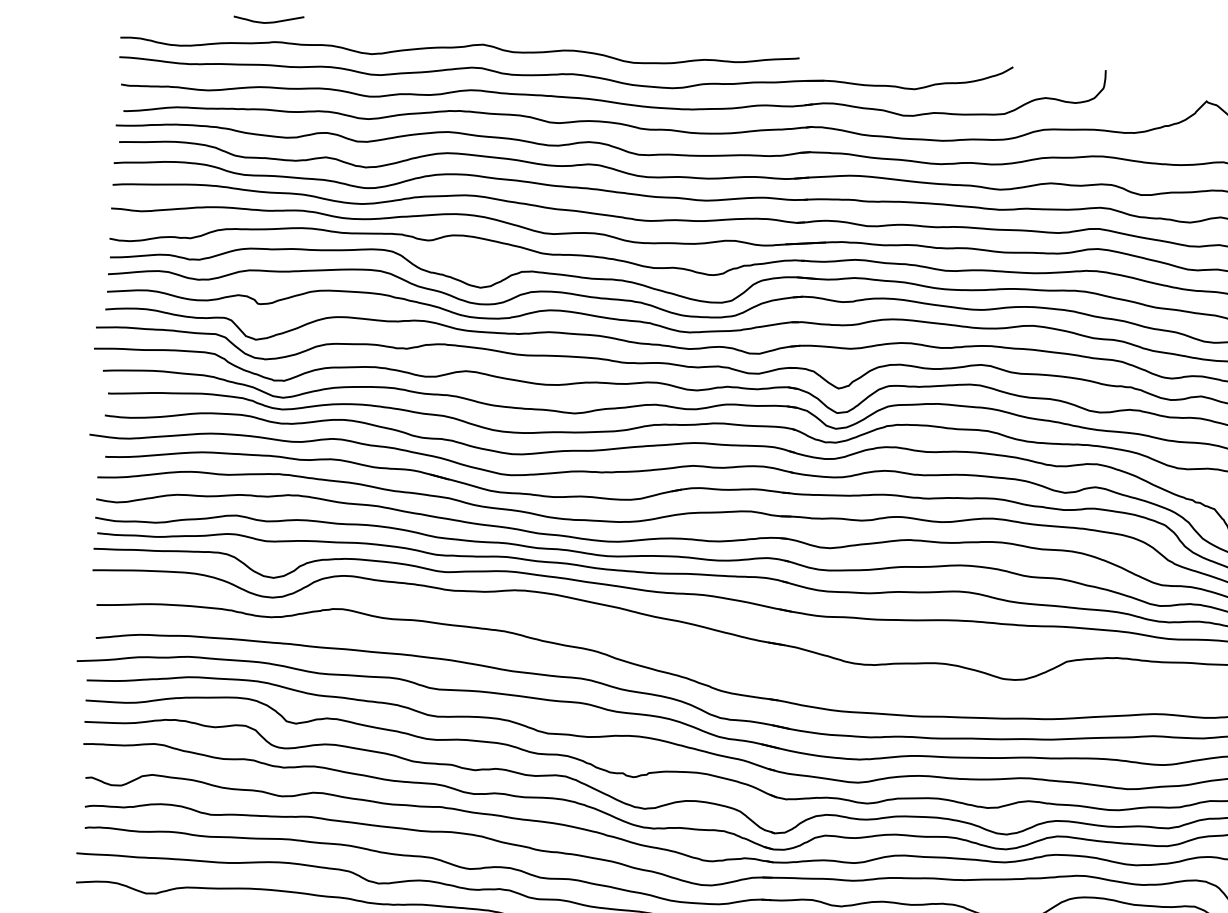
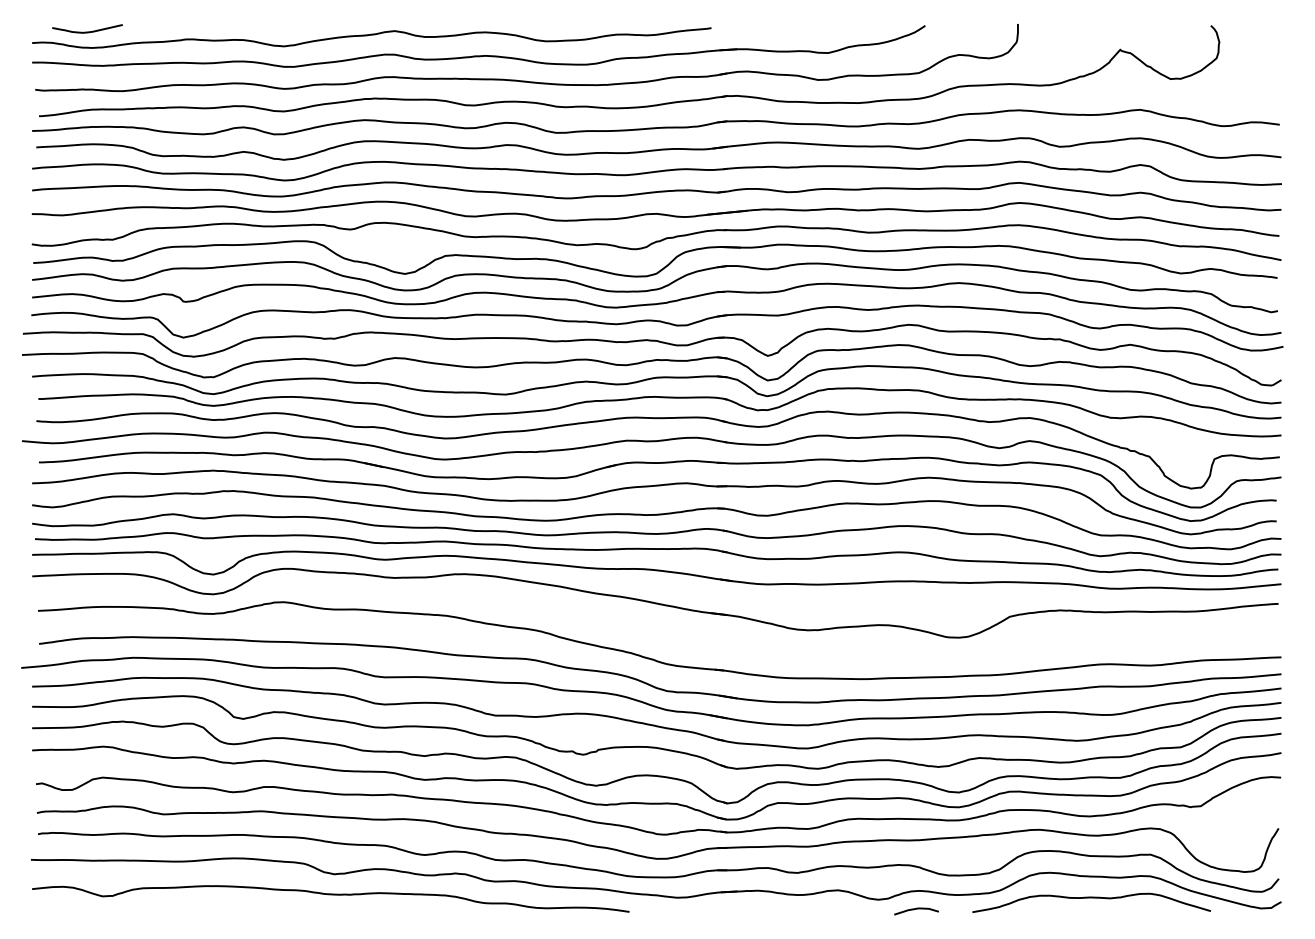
curve: (268, 21) -> (87, 31), moved

